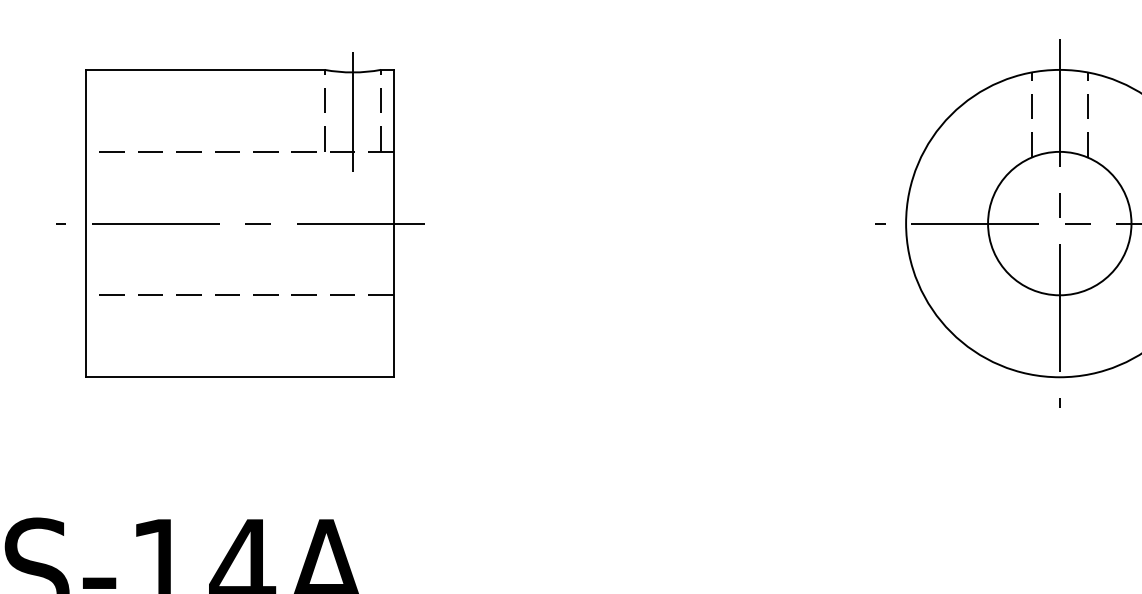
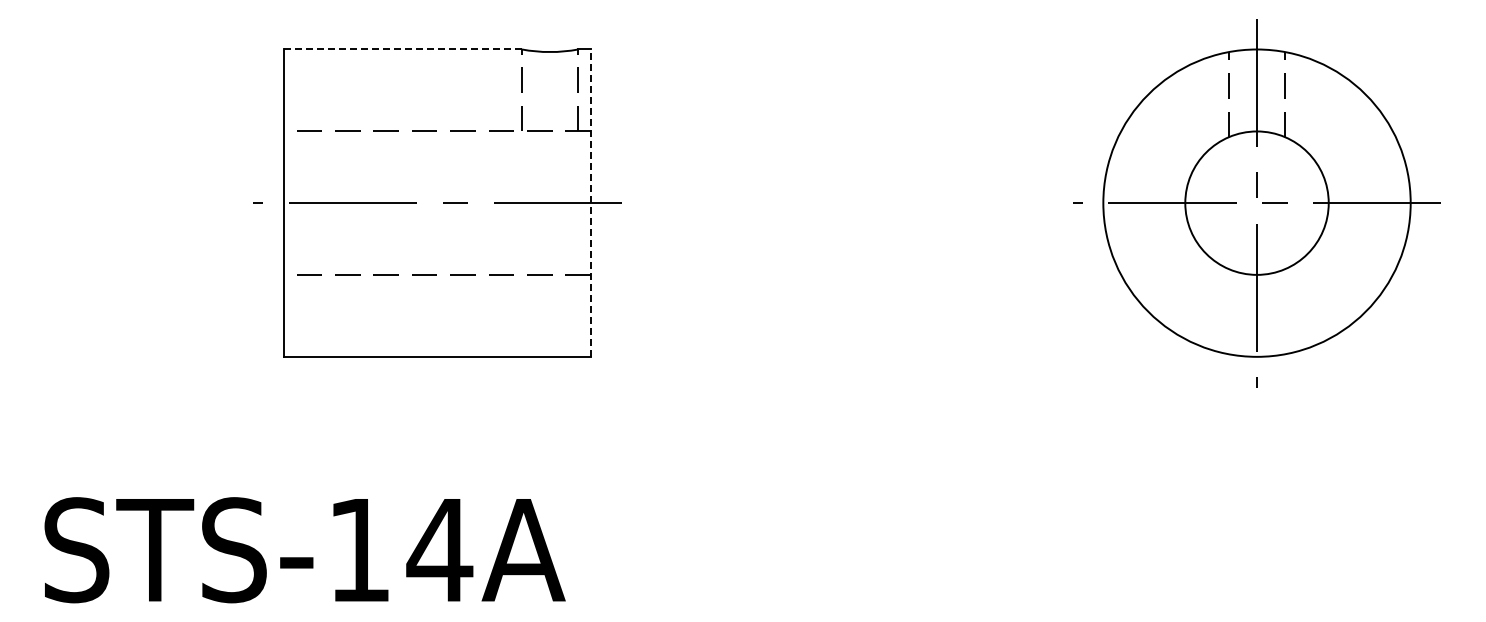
line: (205, 69) -> (402, 49), solid -> dashed
line: (353, 111) -> (550, 91), removed
line: (394, 223) -> (591, 203), solid -> dashed

